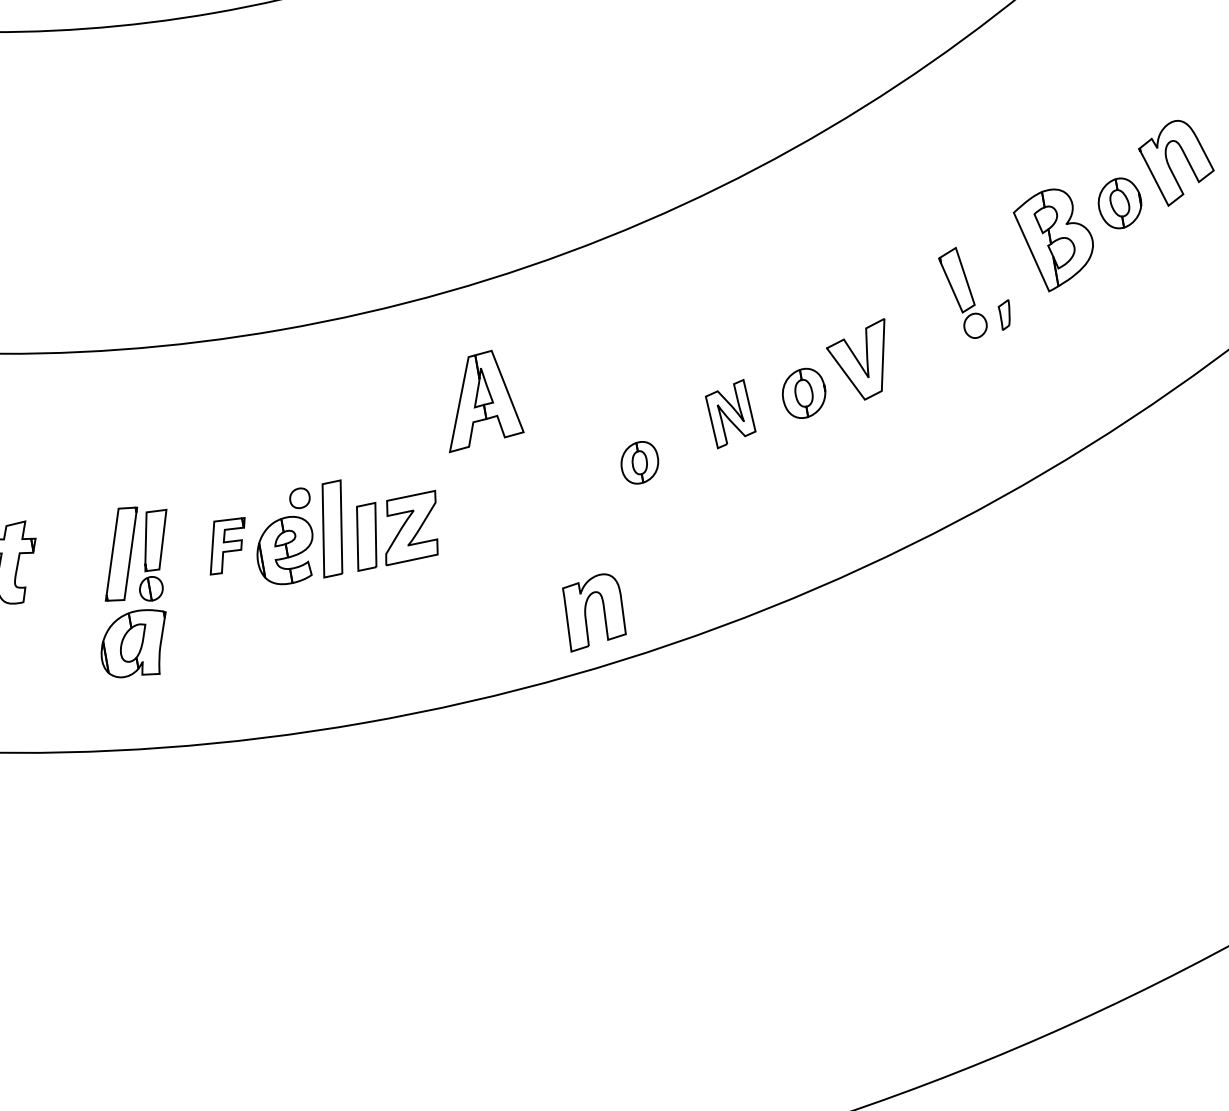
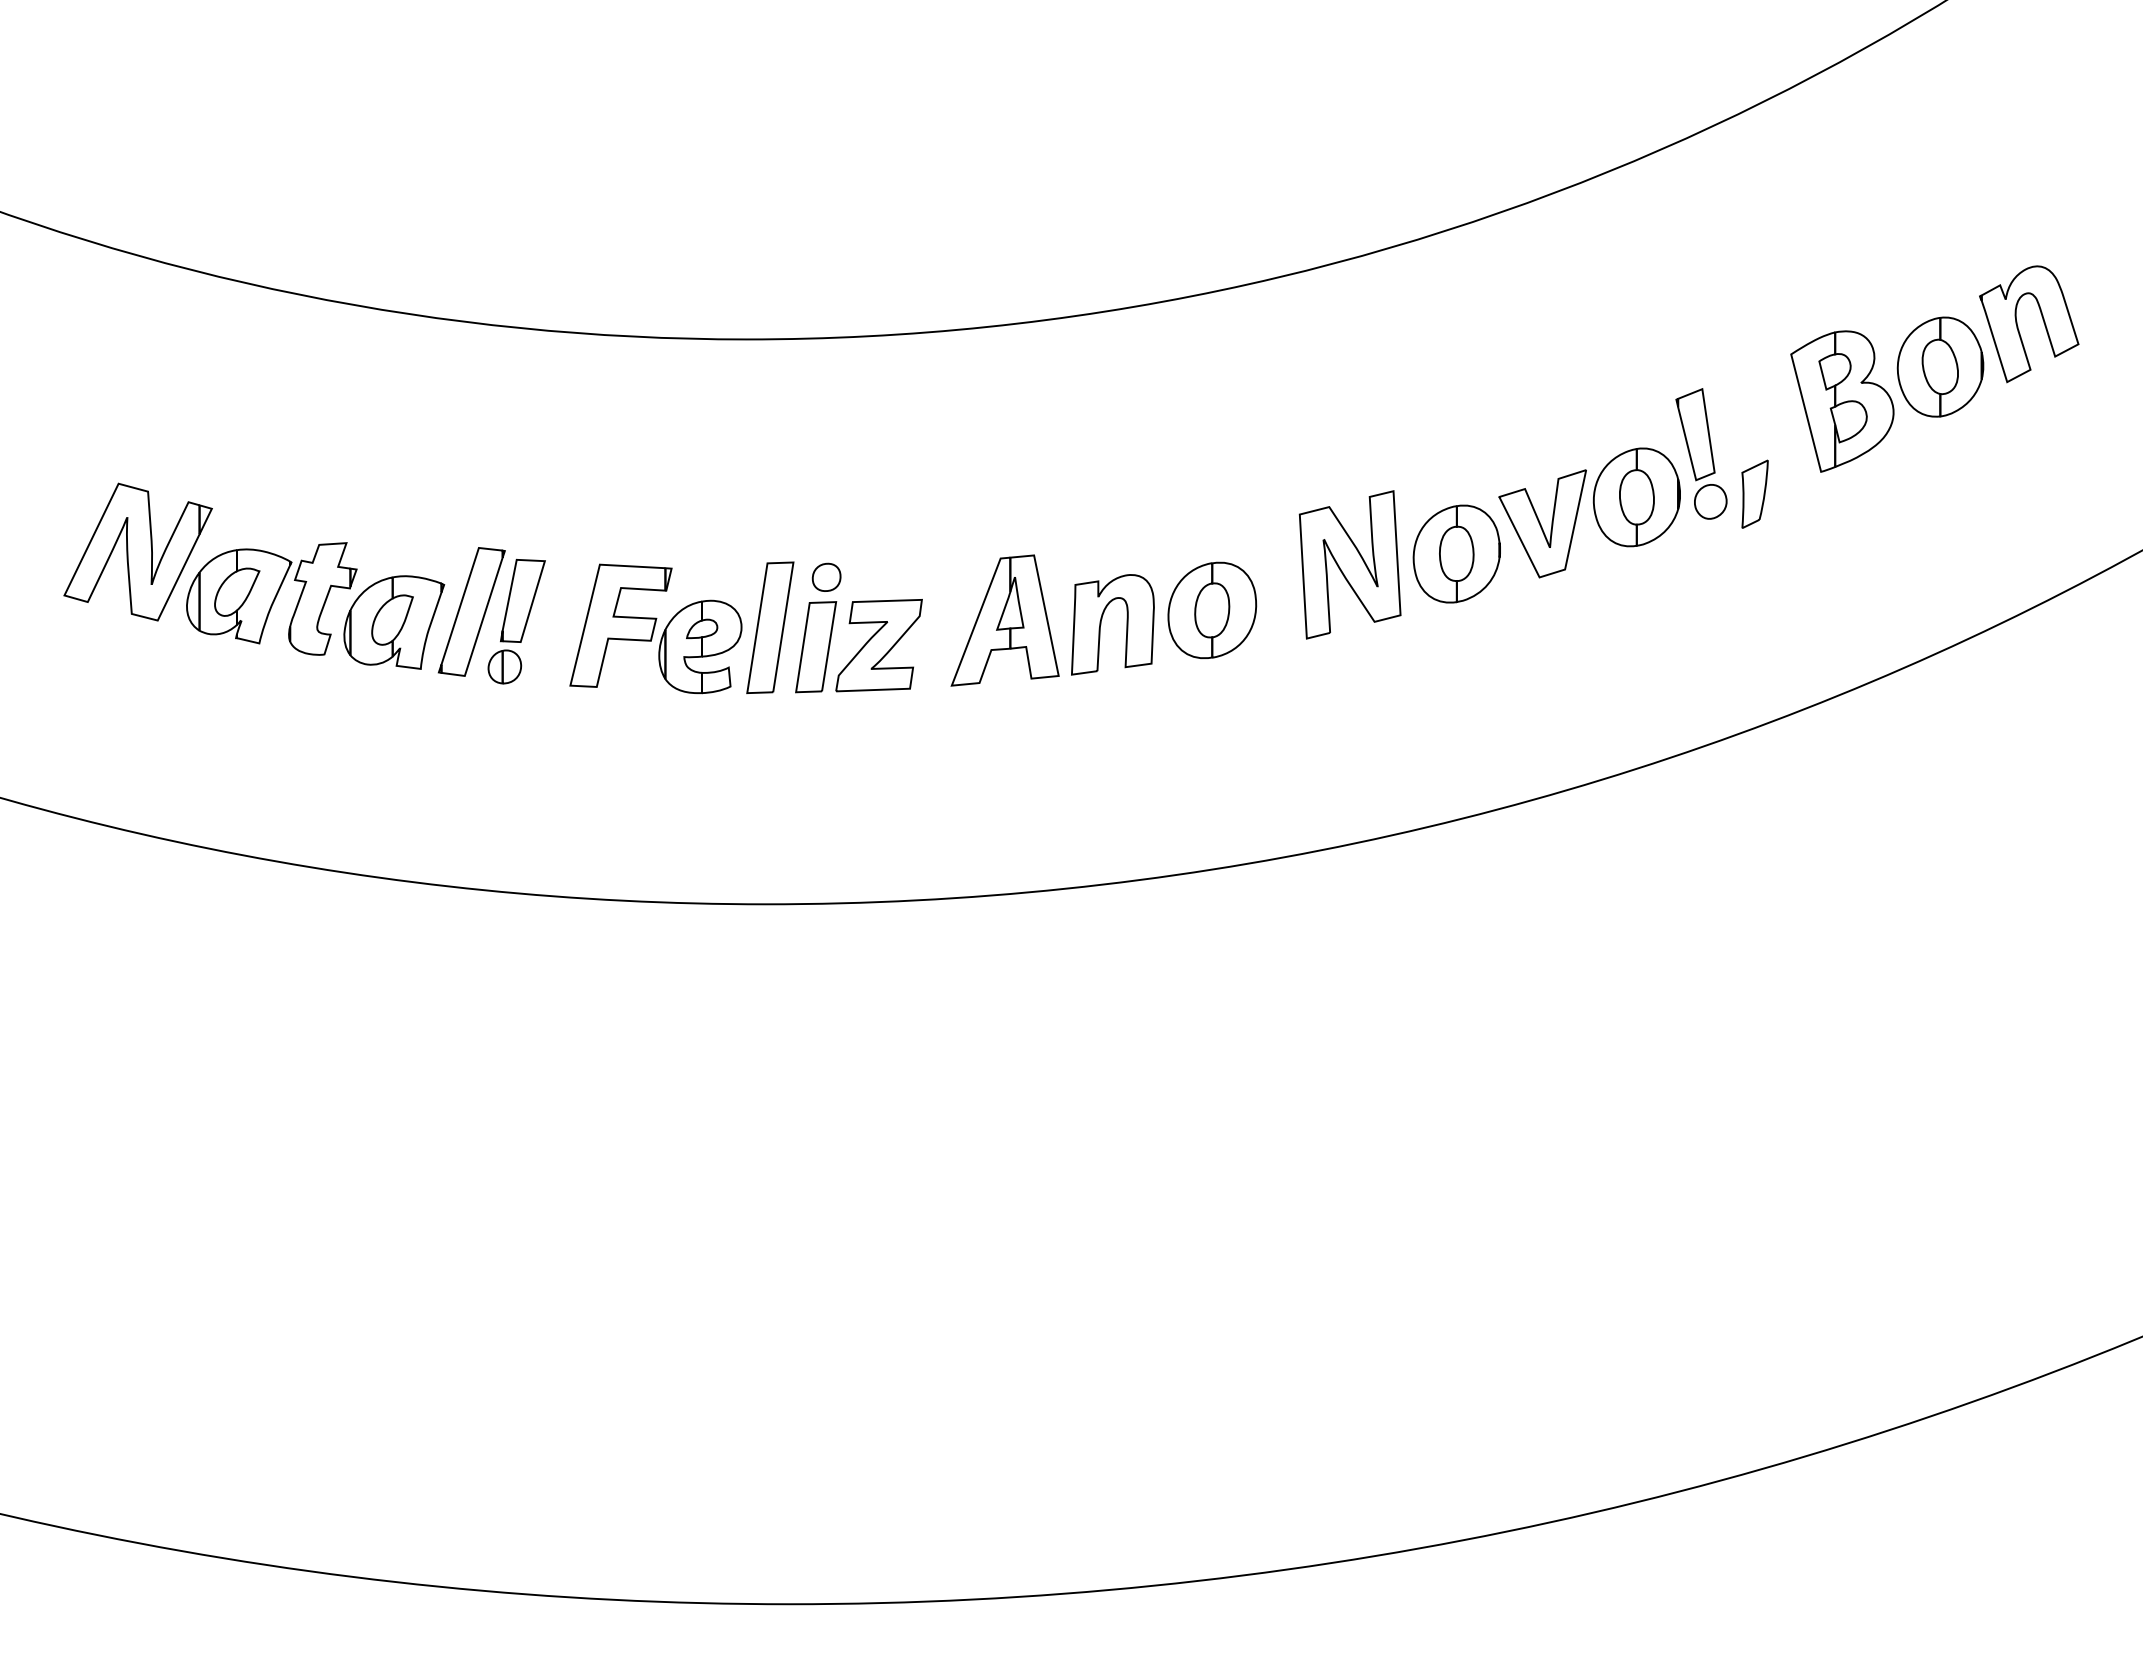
part: (1119, 202) -> (1940, 366), size x1.43
part: (1005, 314) -> (1754, 493), size x1.67
part: (923, 331) -> (1636, 497), added
part: (803, 393) -> (1456, 553), size x1.43
part: (478, 400) -> (1004, 620), moved
part: (730, 413) -> (1349, 564), size x1.67
part: (639, 462) -> (1212, 610), size x1.67
part: (299, 497) -> (826, 576), moved
part: (227, 545) -> (620, 625), size x1.67
part: (586, 612) -> (1101, 624), moved
part: (135, 644) -> (394, 622), moved

